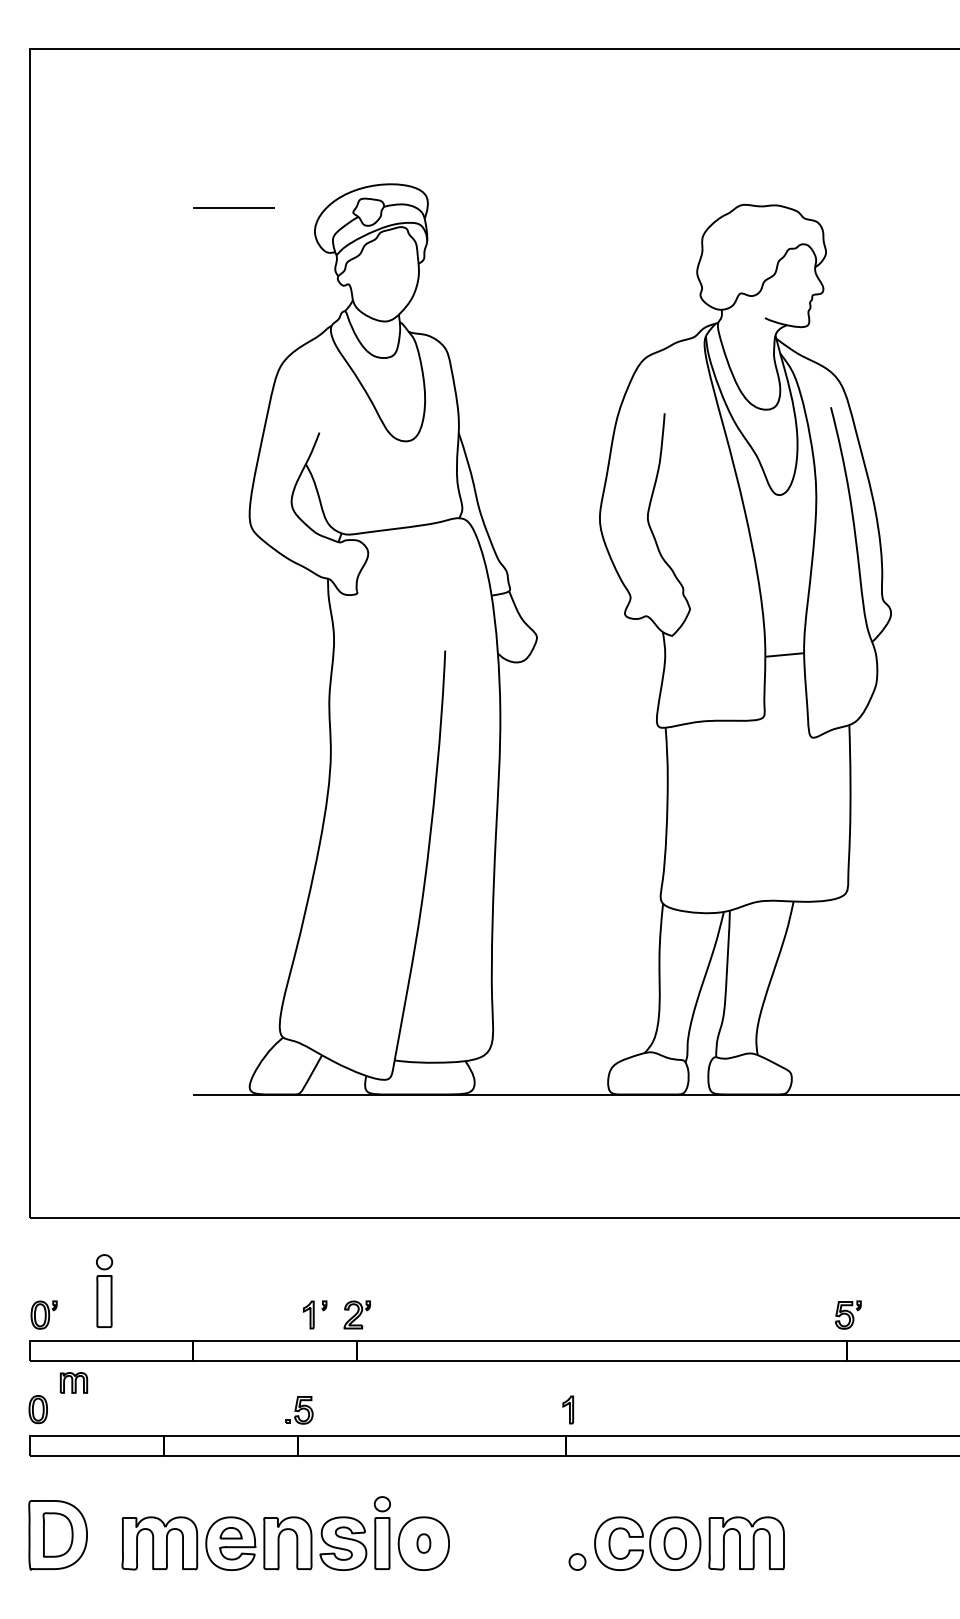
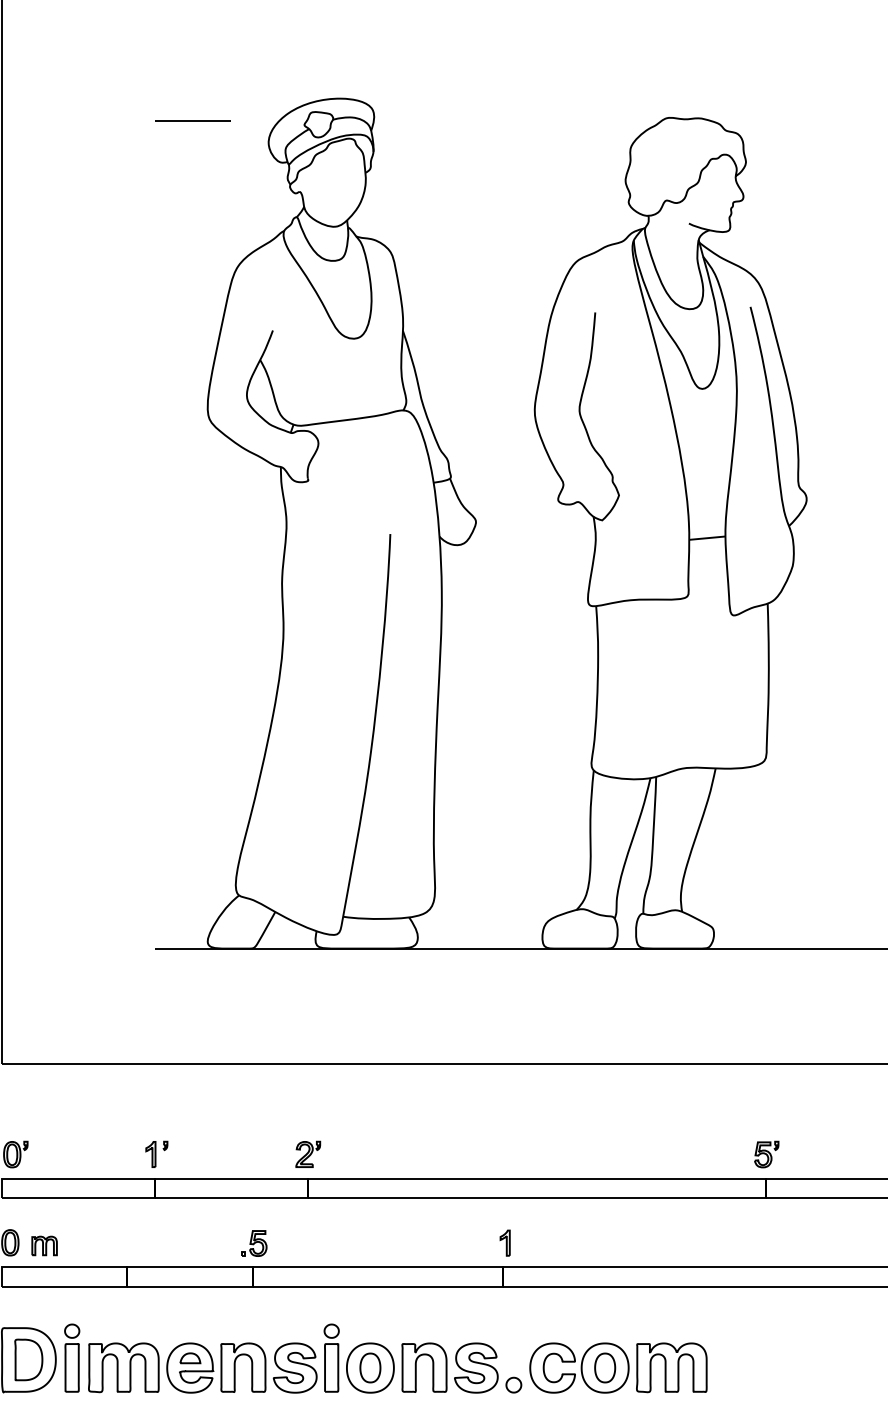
part: (104, 1290) -> (72, 1357), moved
part: (315, 1314) -> (157, 1154), moved
part: (73, 1382) -> (44, 1245), moved
part: (423, 1543) -> (370, 1367), size x1.67
part: (509, 1543) -> (450, 1367), added

